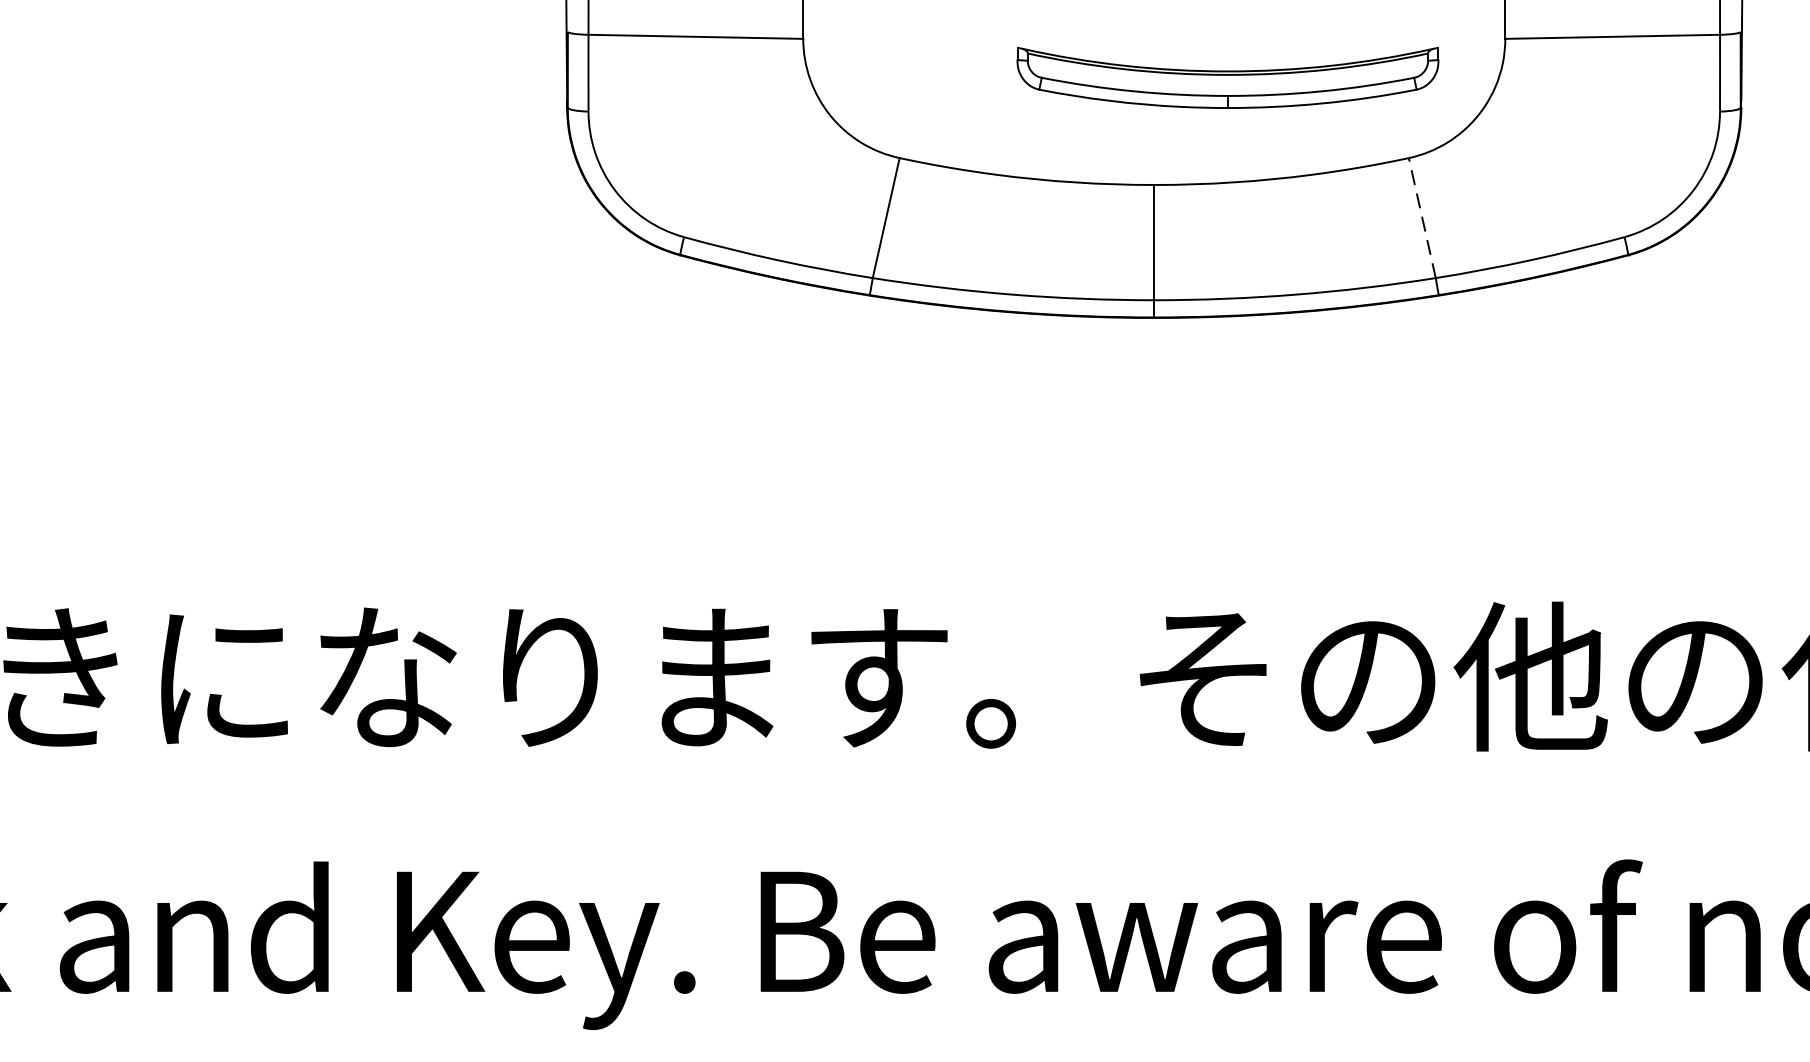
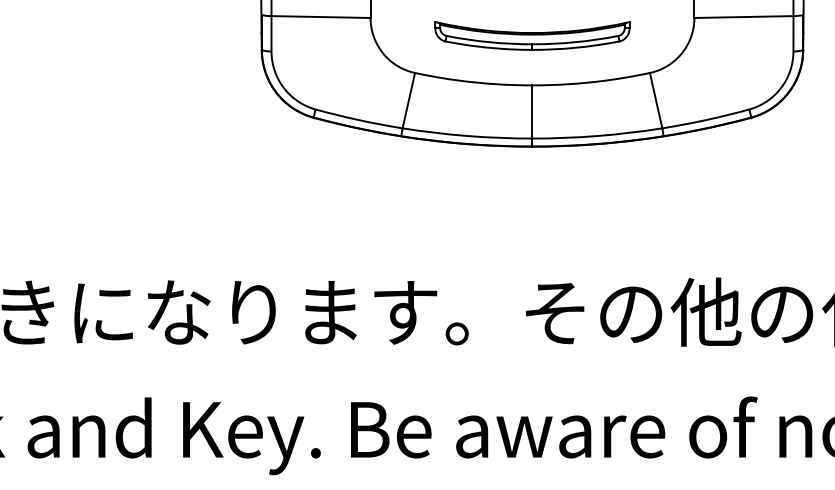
part: (1228, 76) -> (532, 35), moved
line: (1423, 217) -> (656, 100), dashed -> solid

